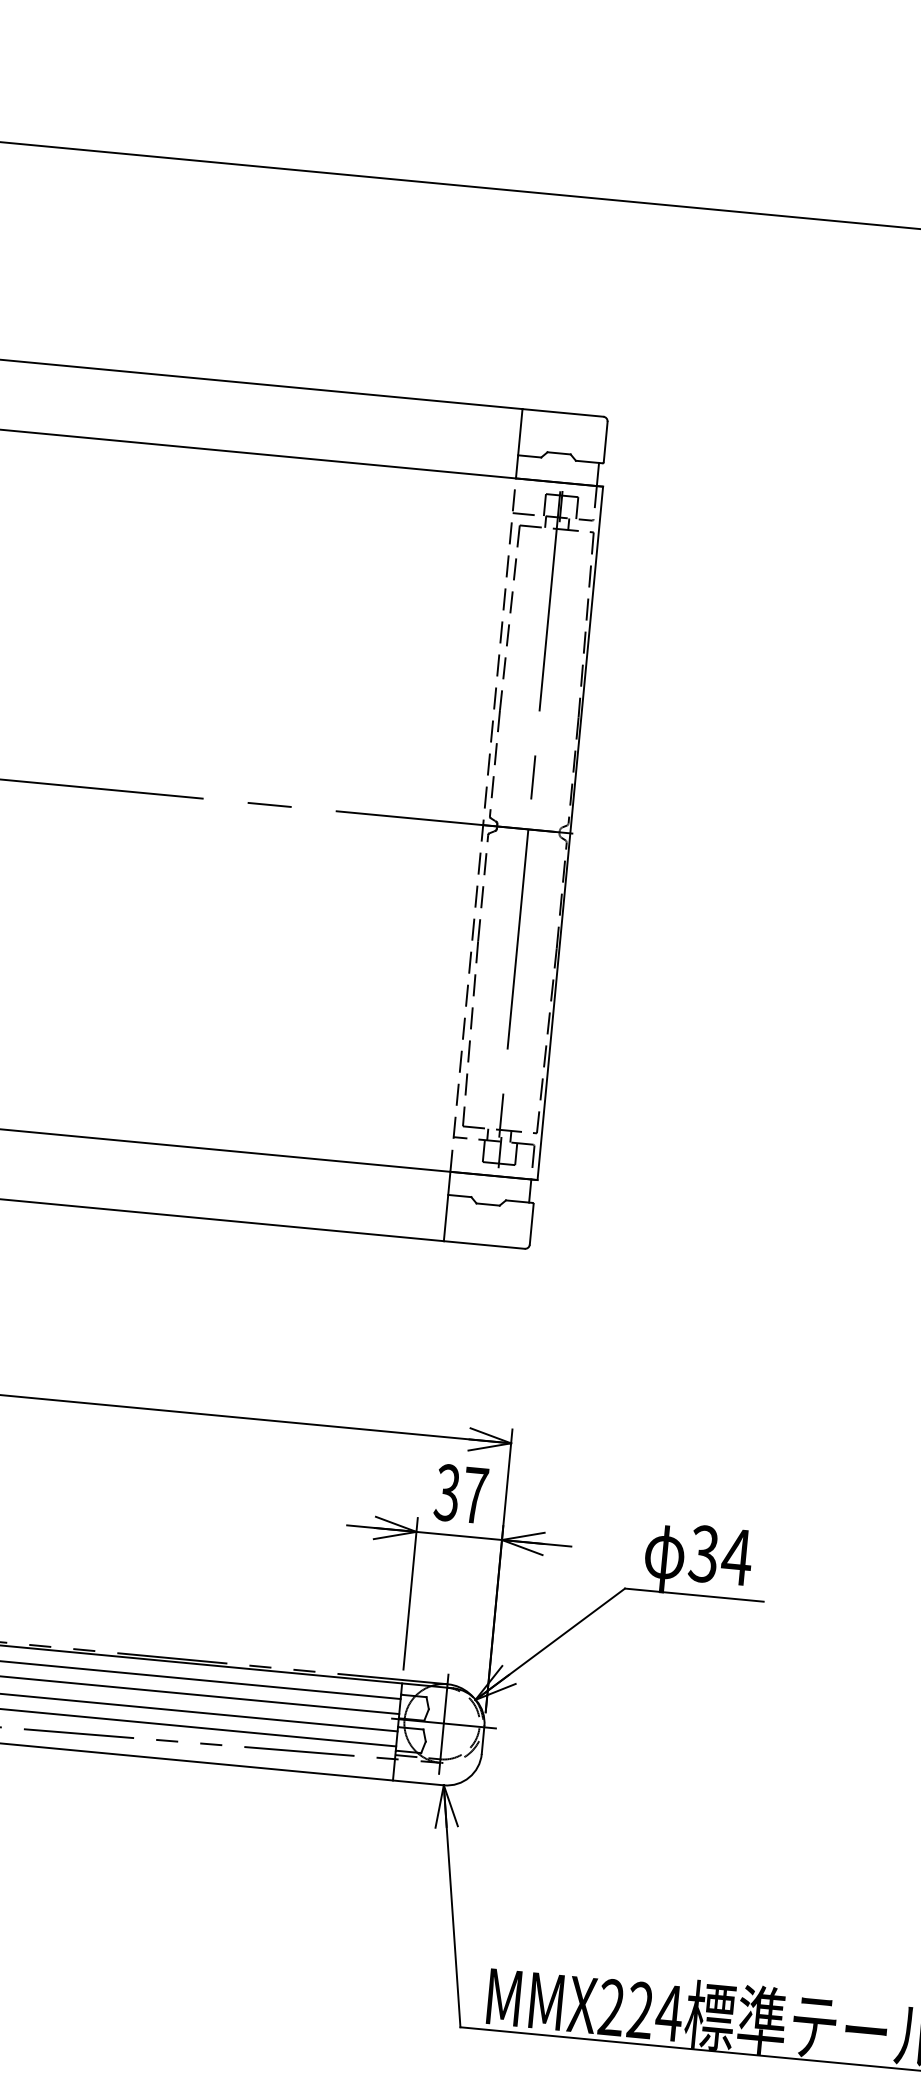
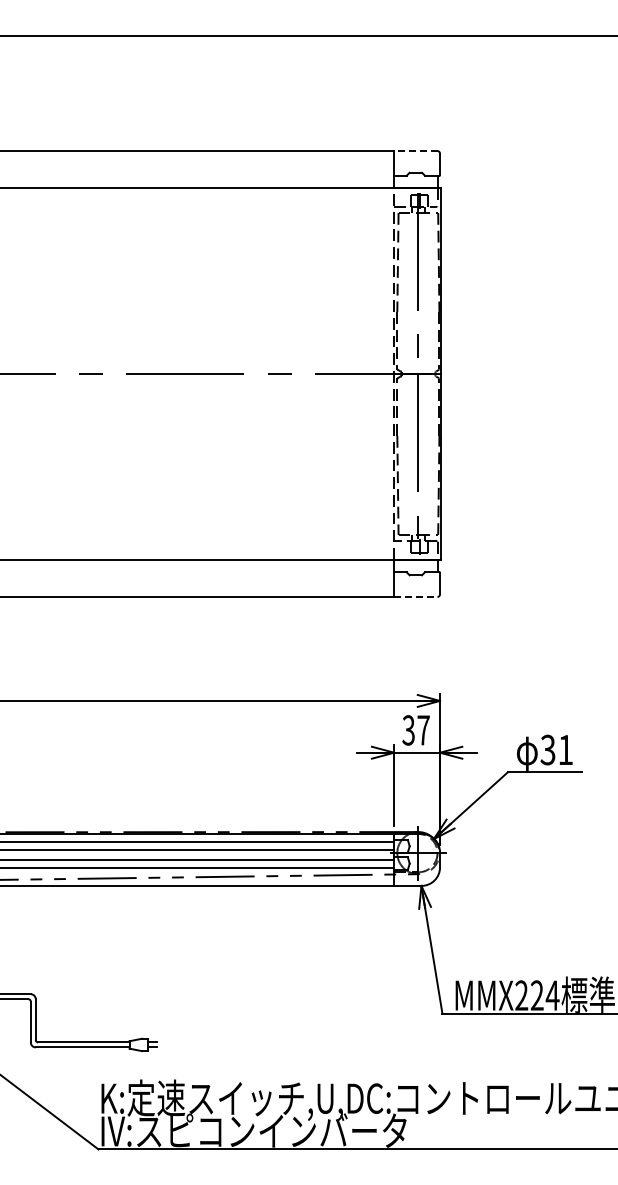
line: (562, 413) -> (415, 151), solid -> dashed
line: (483, 1244) -> (415, 596), solid -> dashed
text: (736, 1556) -> (565, 749), 34 -> 31

